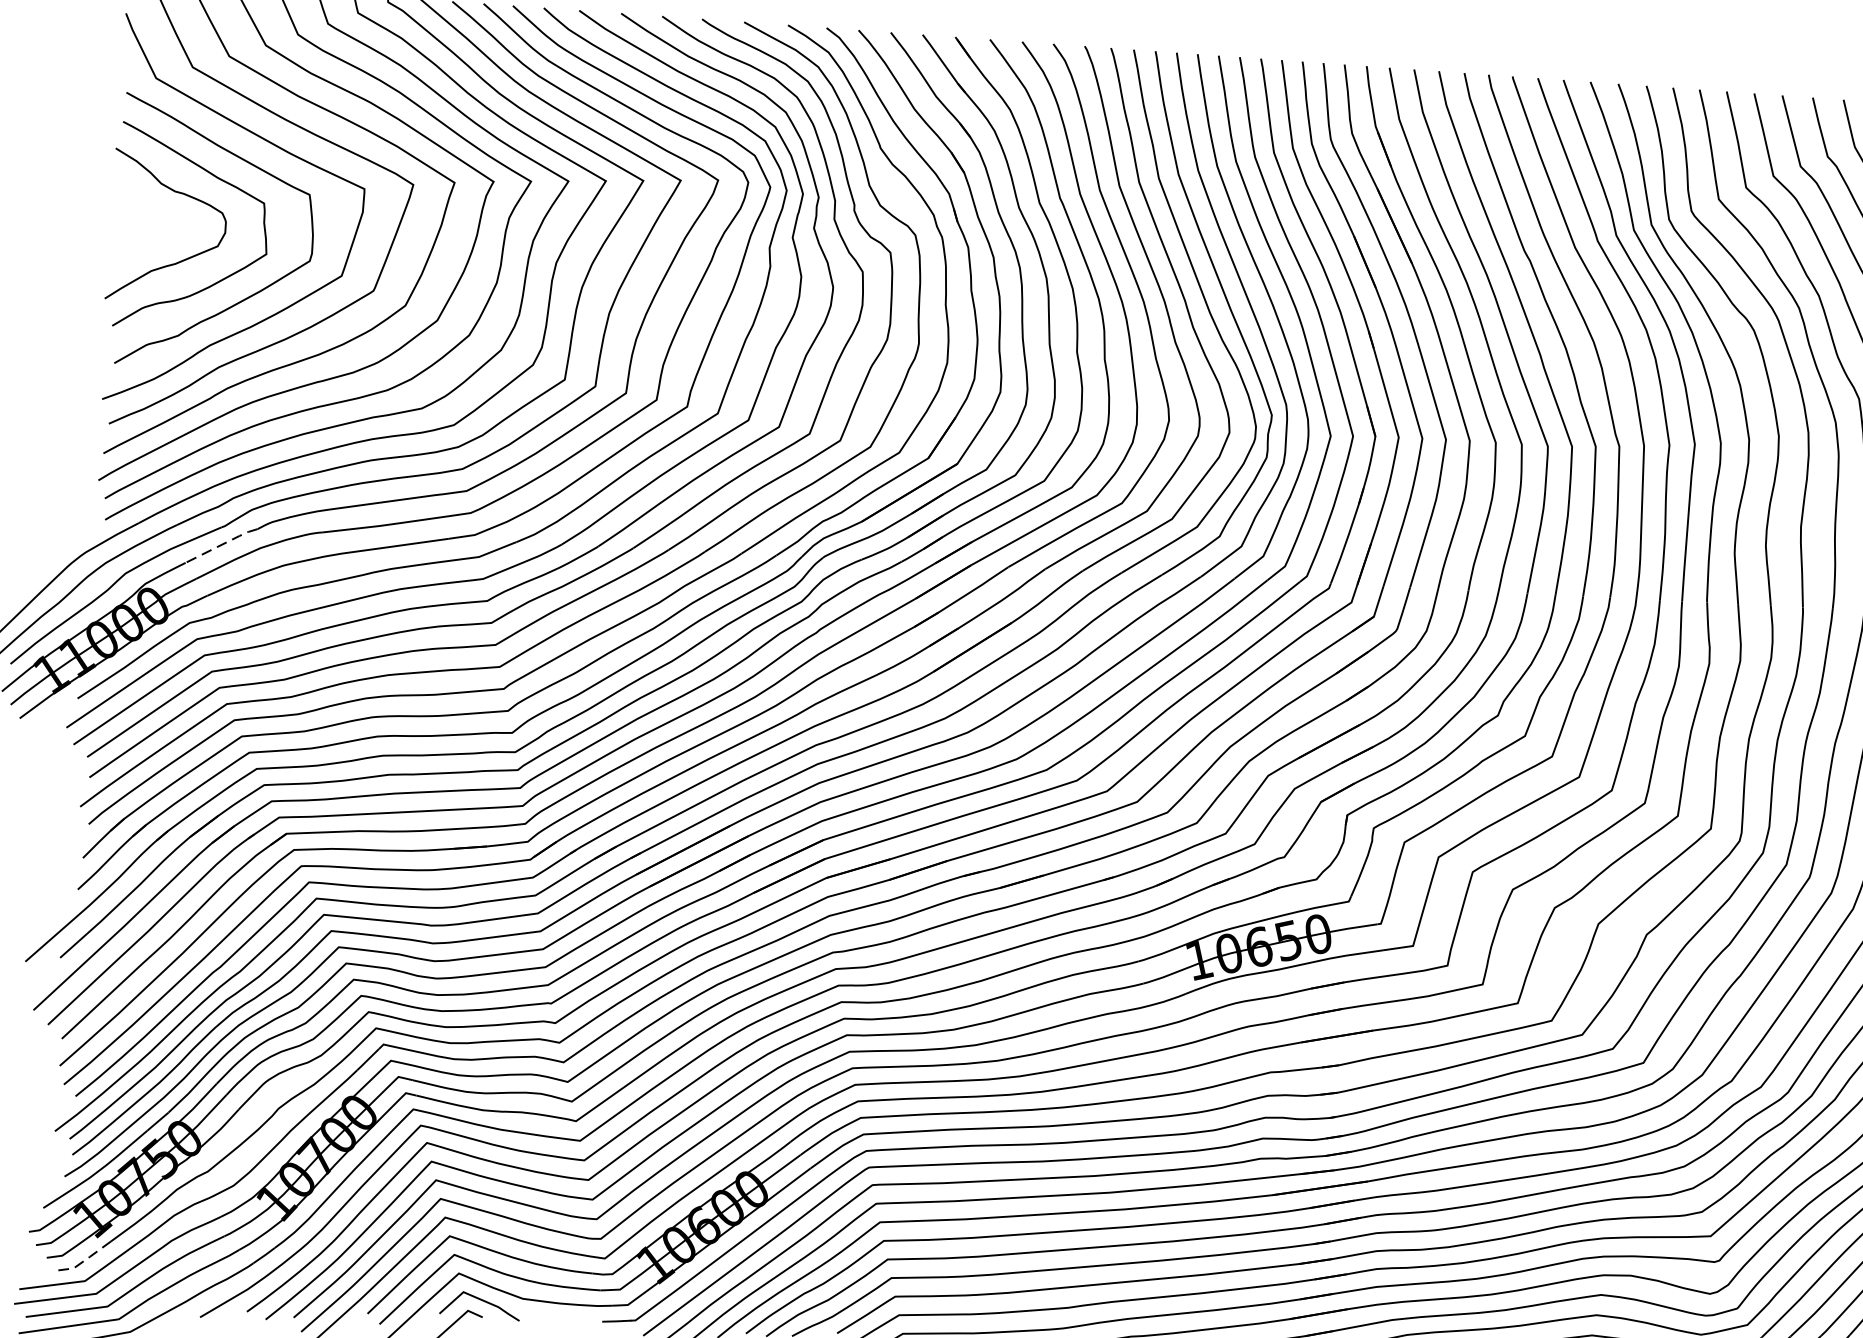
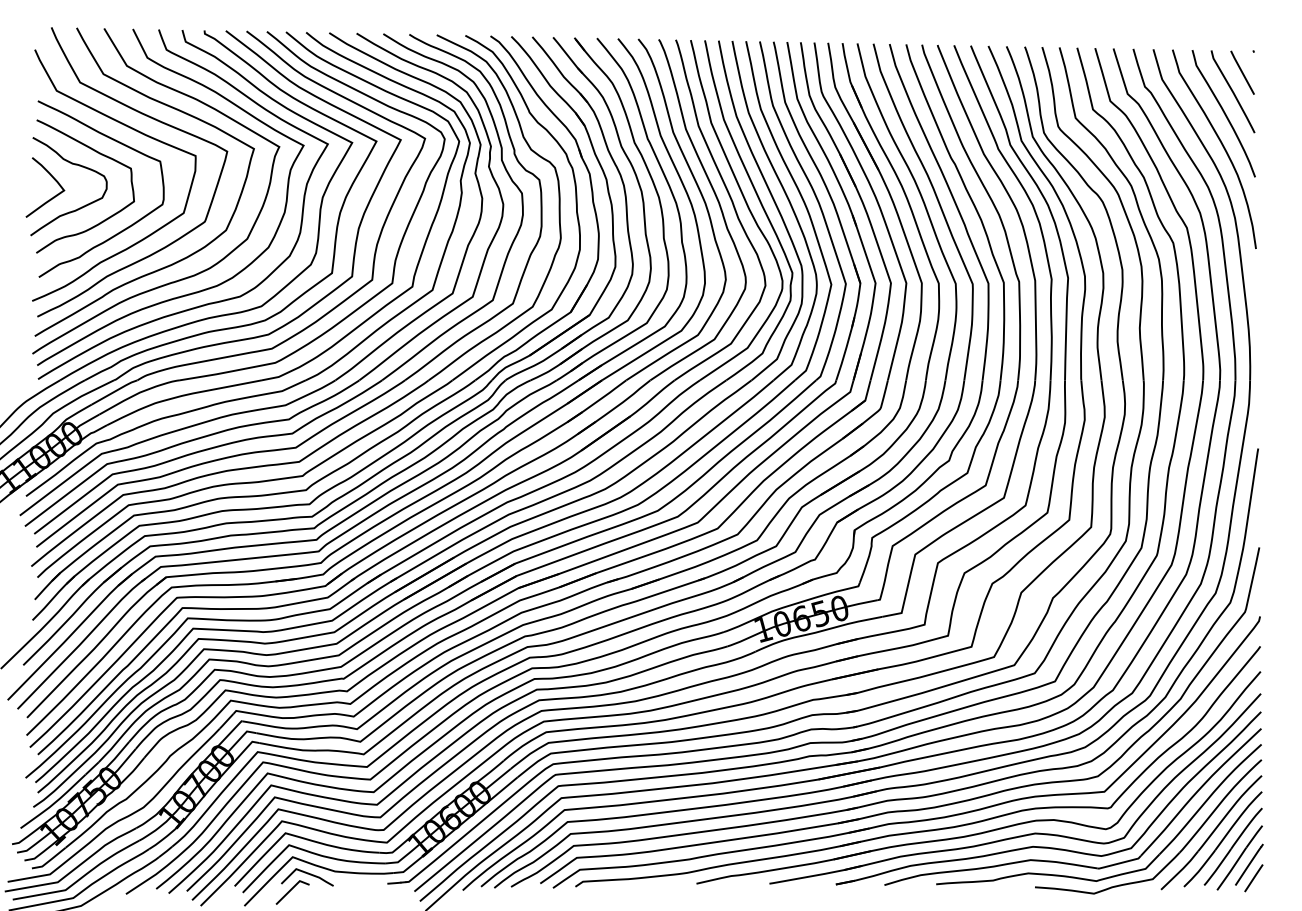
curve: (144, 214) -> (53, 179), added
line: (223, 544) -> (115, 391), dashed -> solid
line: (86, 1259) -> (50, 860), dashed -> solid

